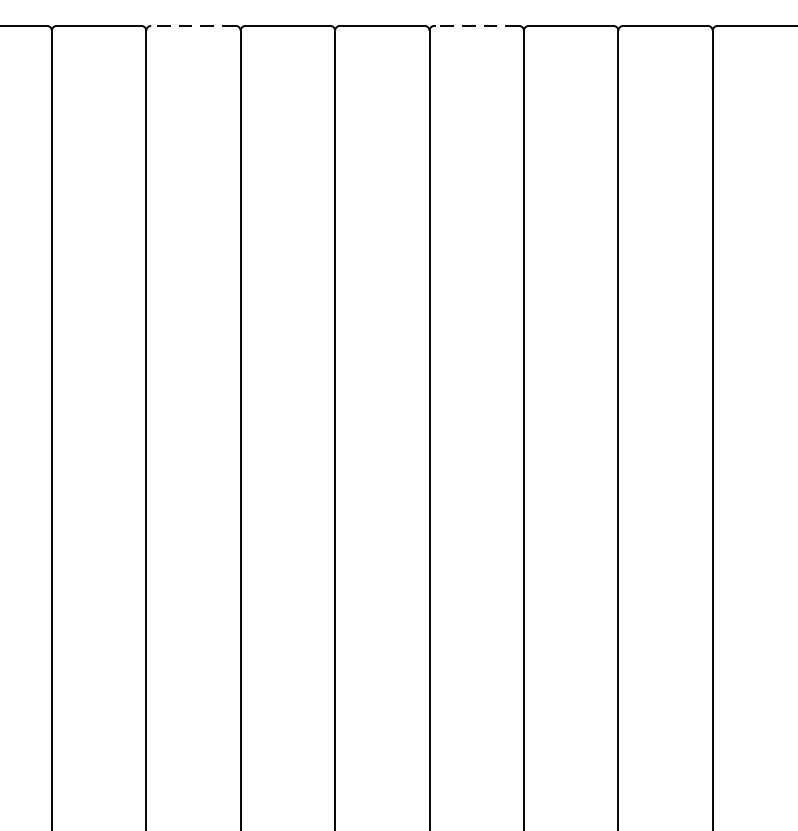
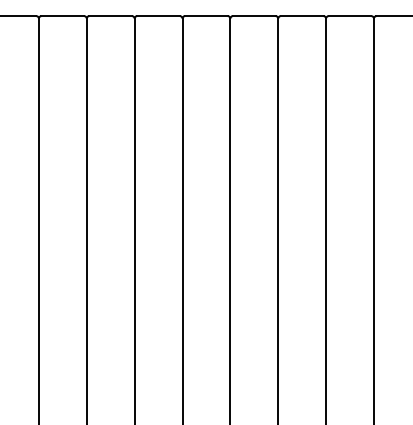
line: (193, 26) -> (110, 16), dashed -> solid
line: (475, 26) -> (253, 16), dashed -> solid

